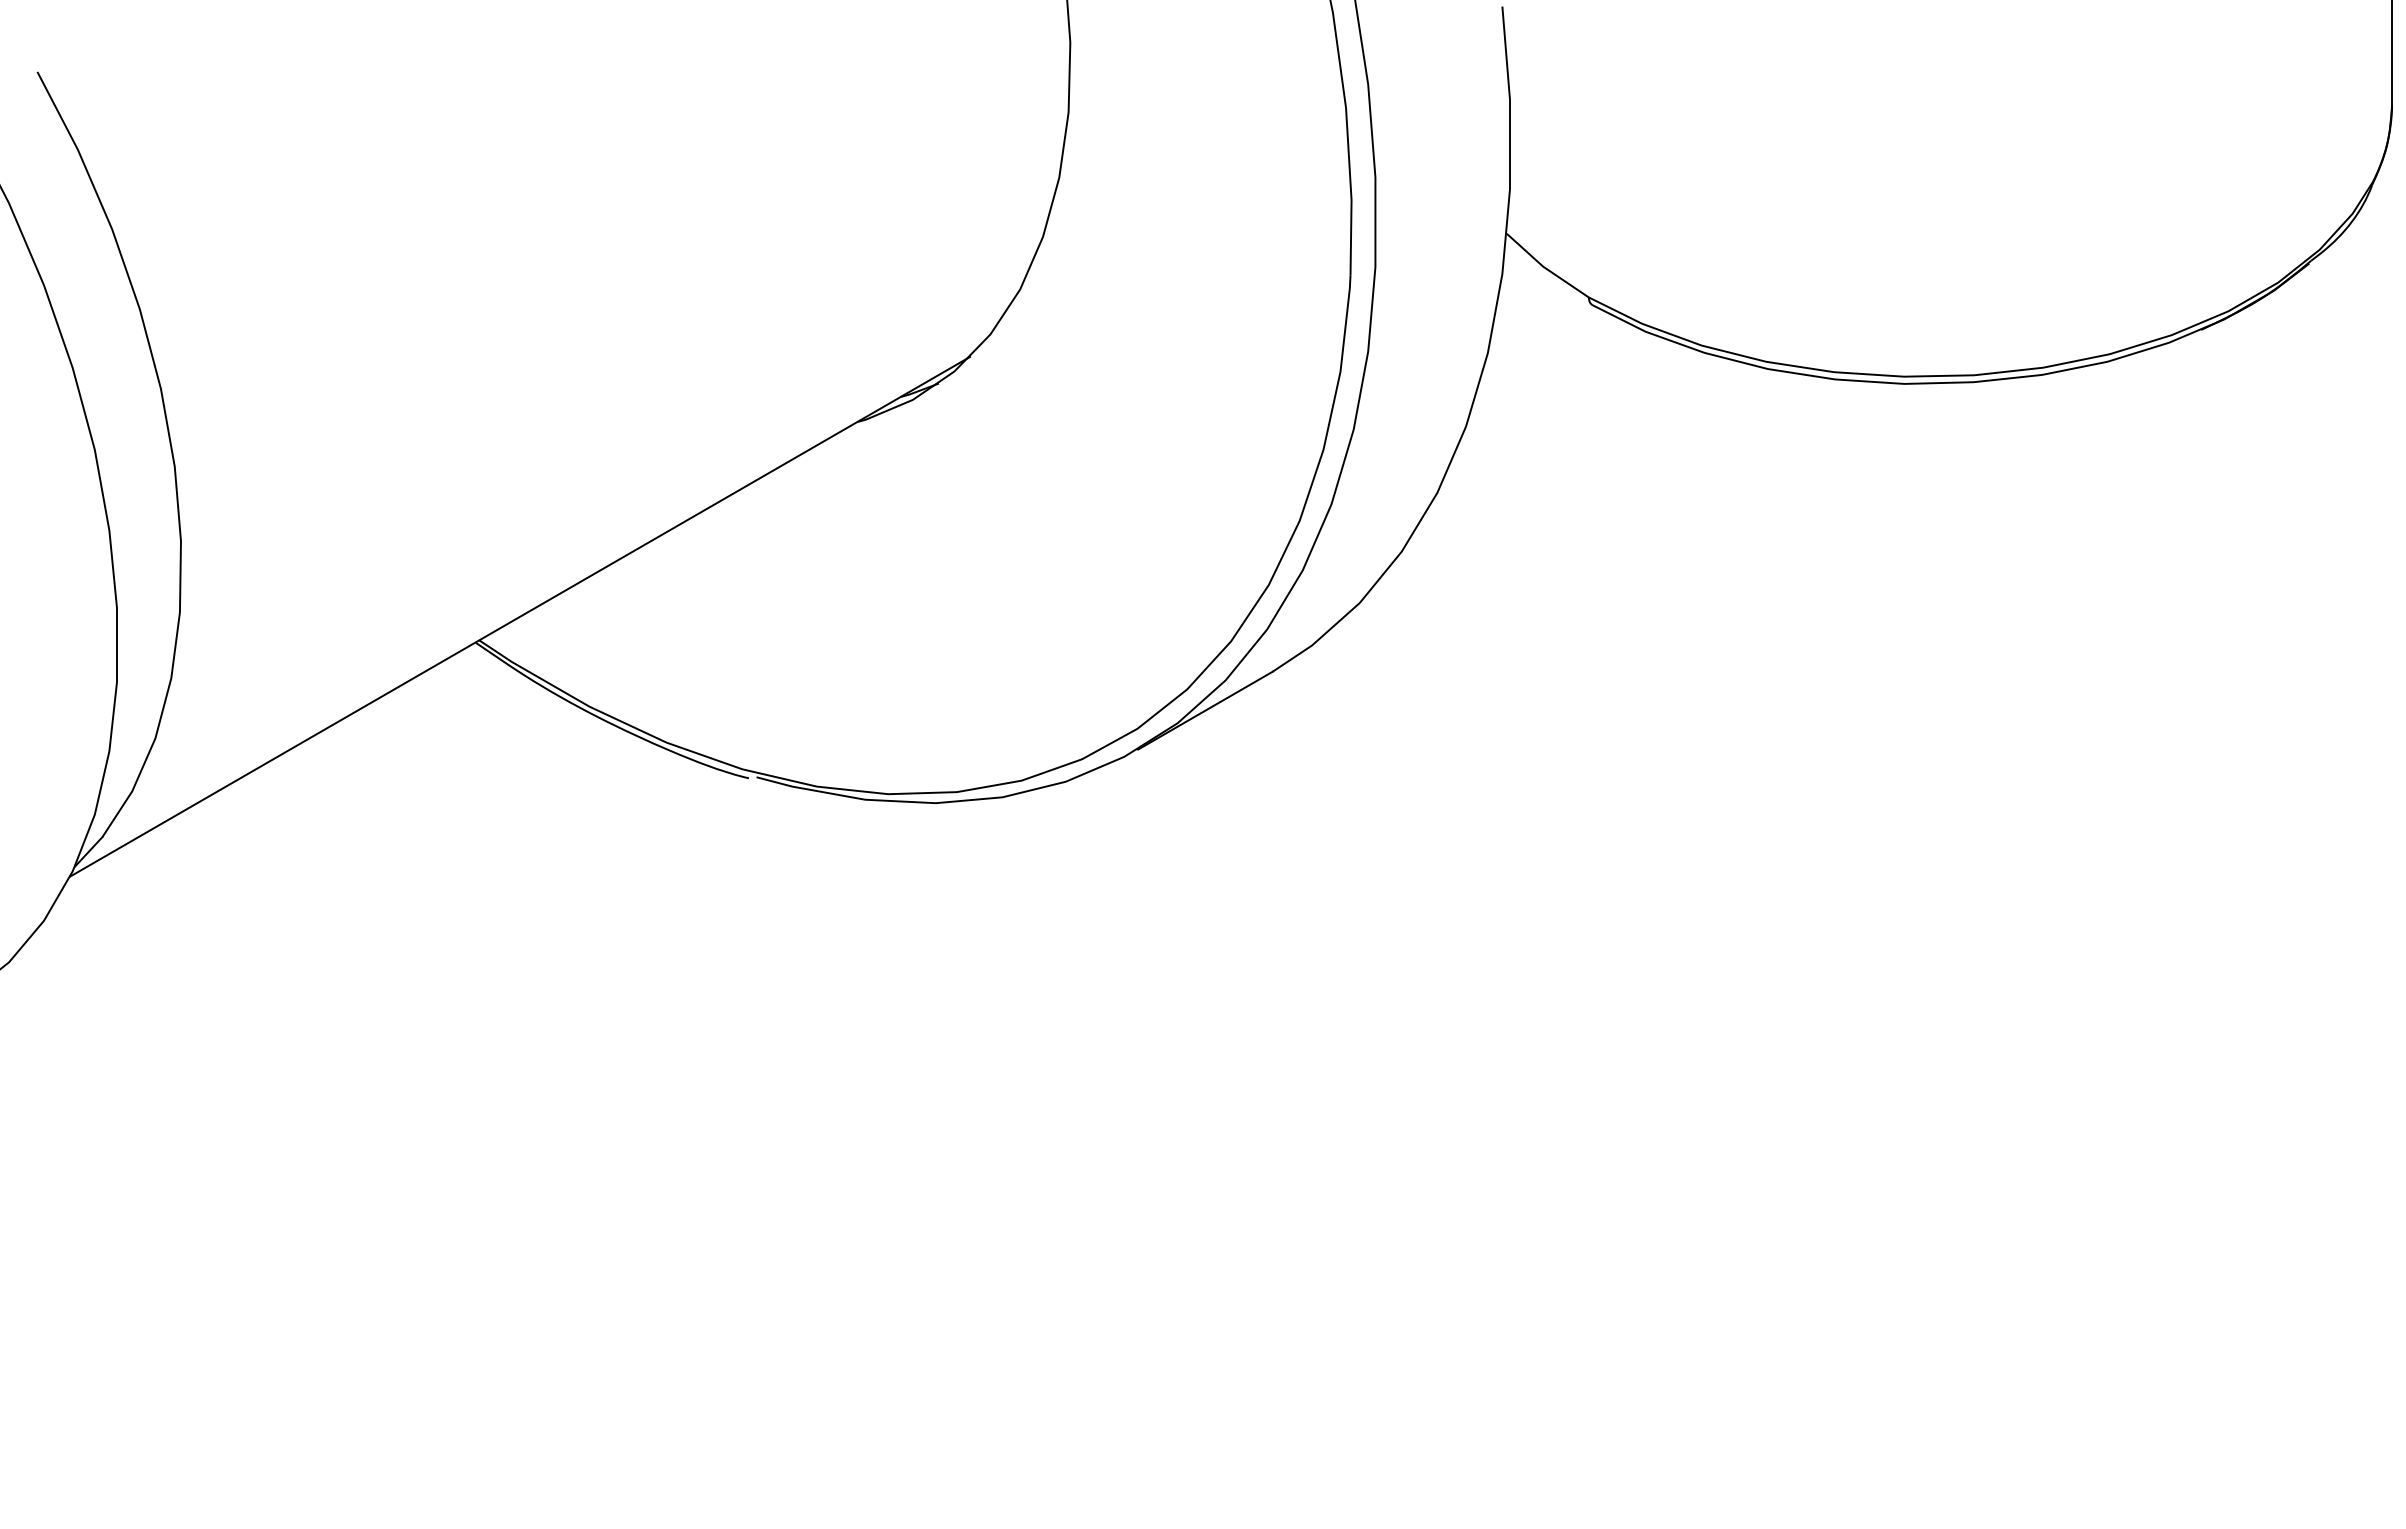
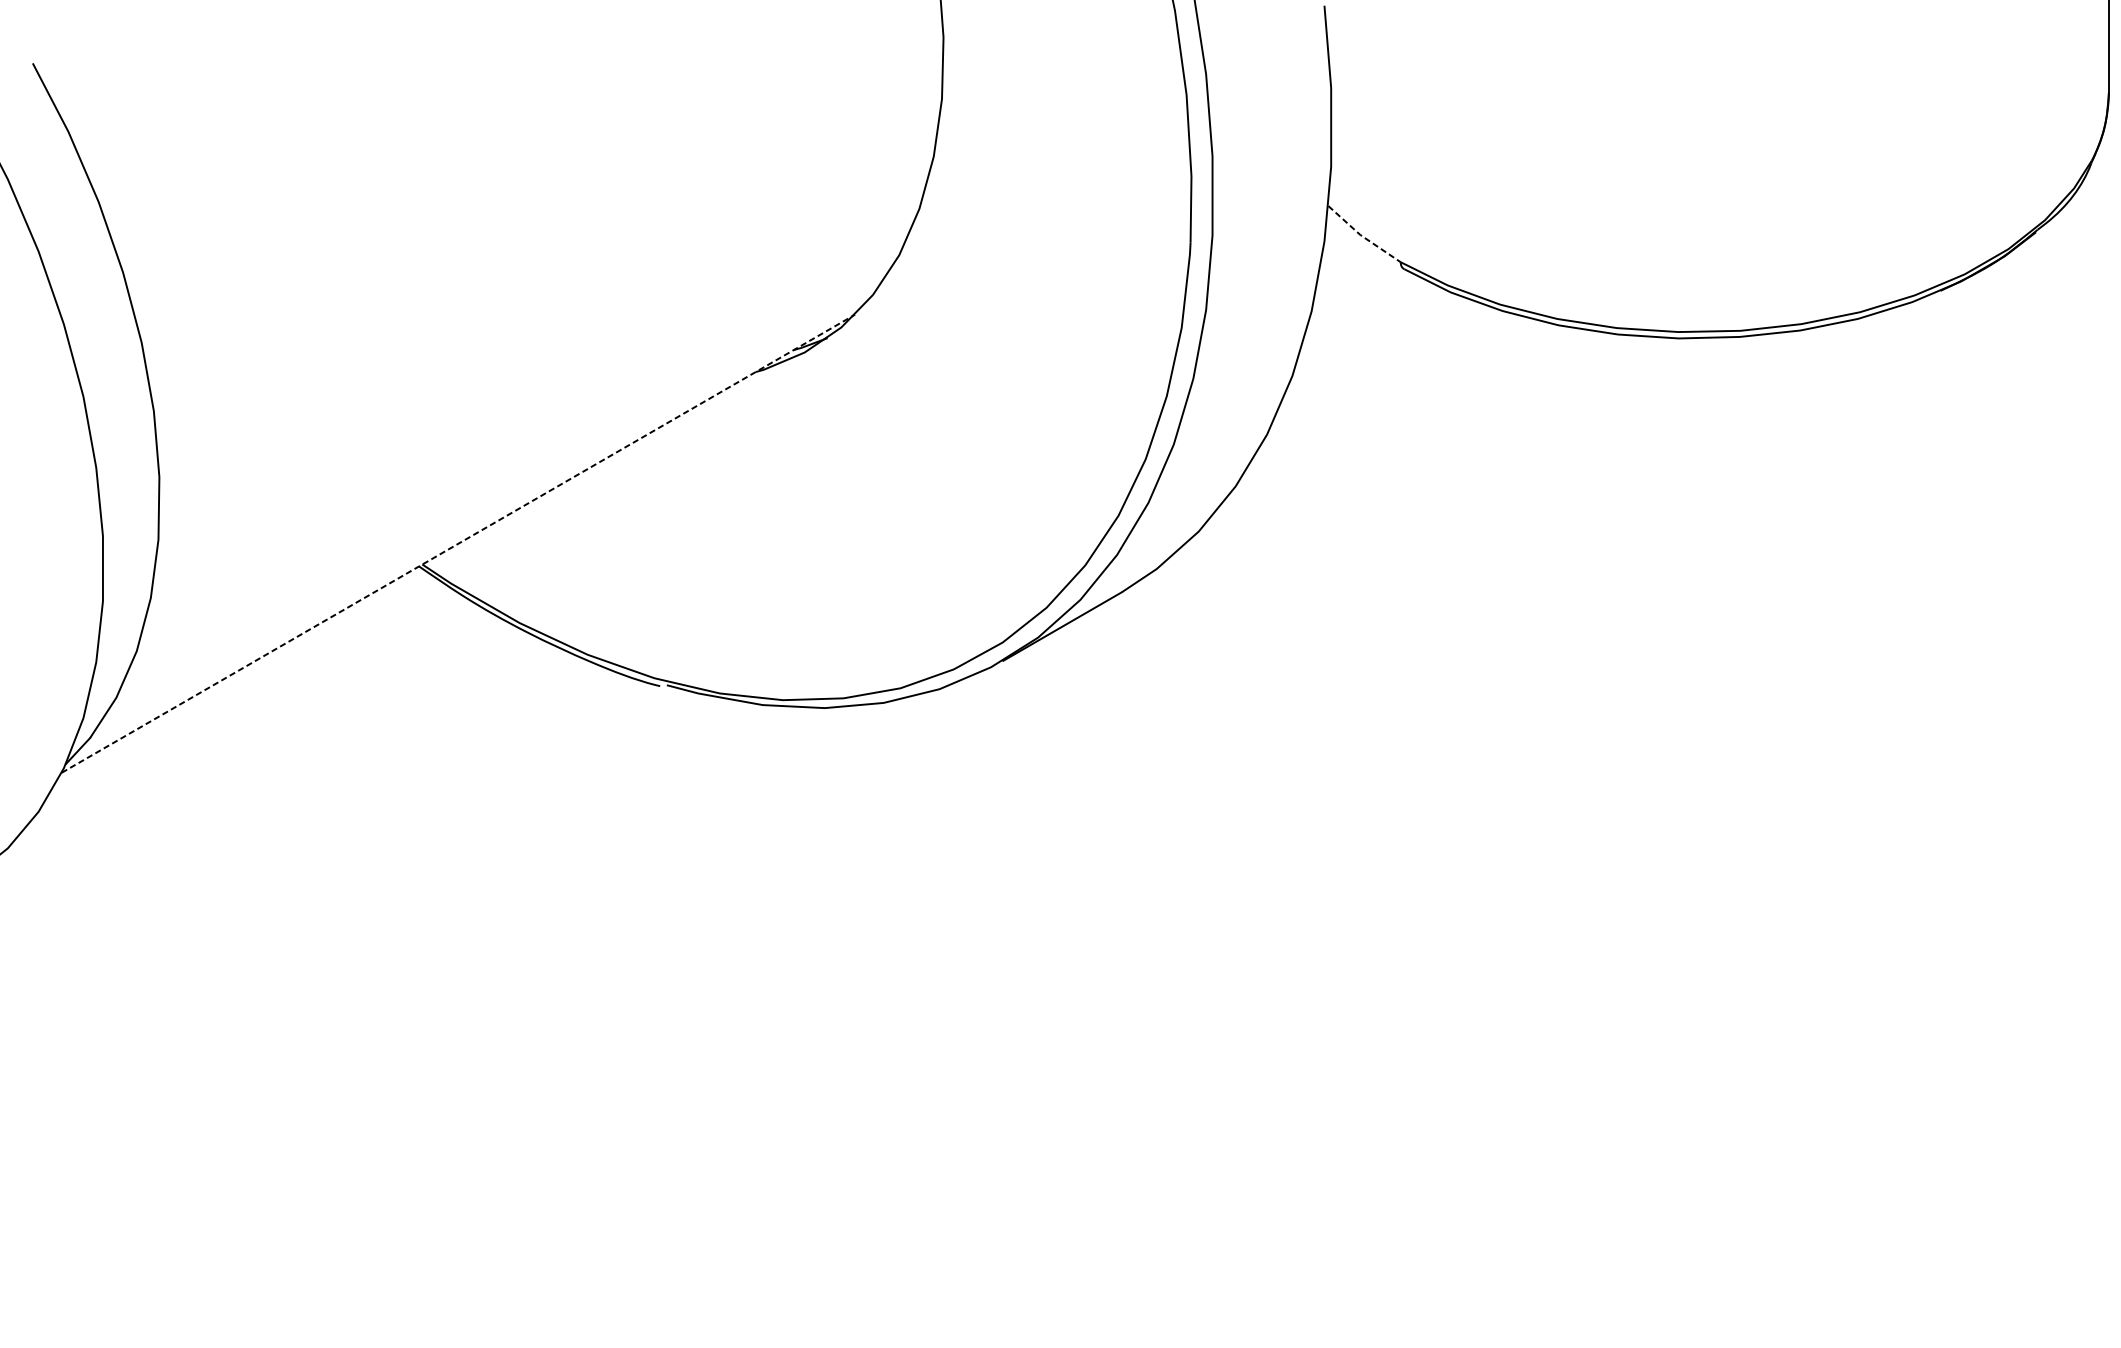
line: (1545, 268) -> (1362, 236), solid -> dashed
line: (520, 616) -> (458, 543), solid -> dashed

